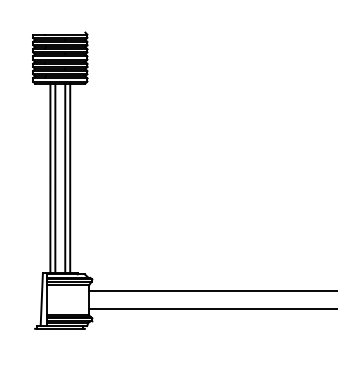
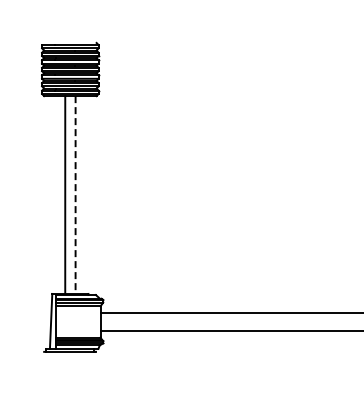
line: (50, 177) -> (60, 194), removed
line: (69, 177) -> (80, 194), removed
line: (65, 178) -> (75, 195), solid -> dashed

